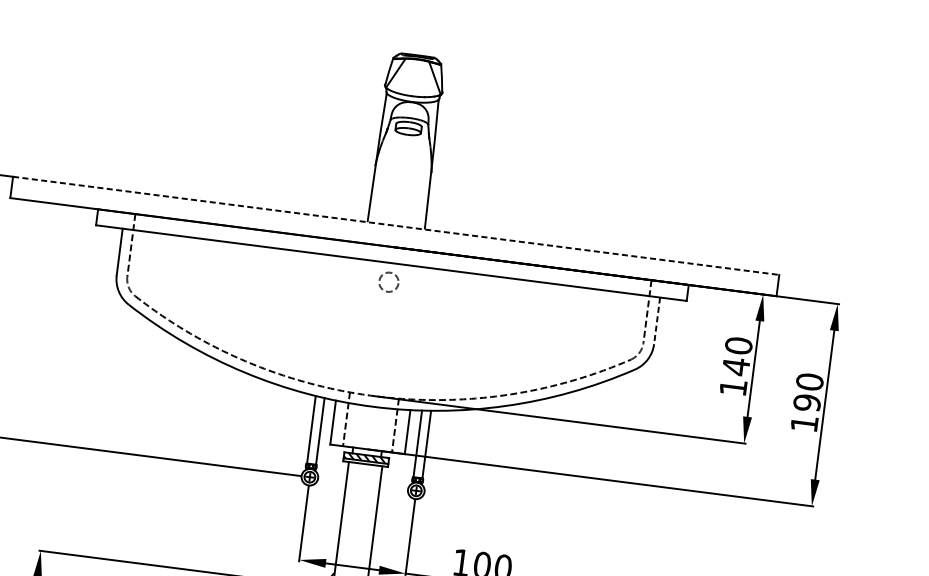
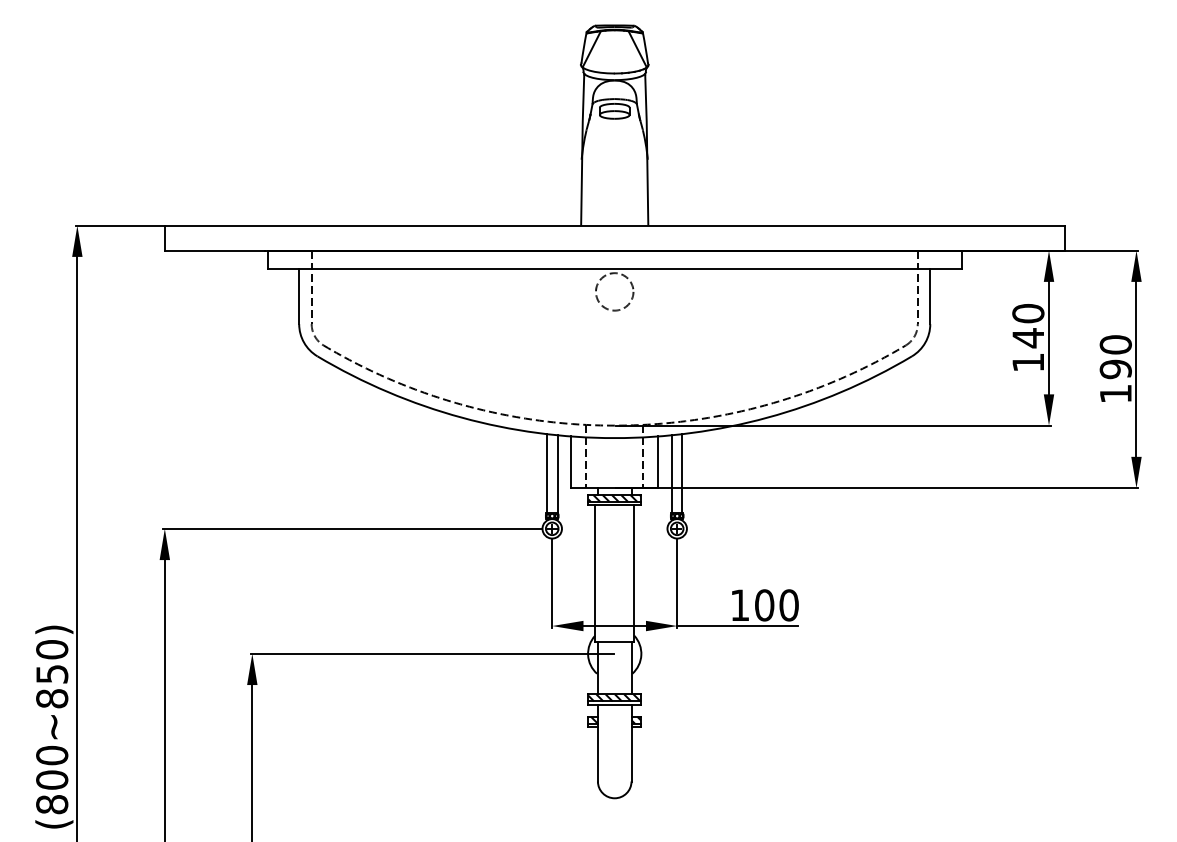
line: (395, 225) -> (614, 225), dashed -> solid
circle: (388, 281) -> (614, 291), size x1.67
line: (657, 321) -> (930, 297), dashed -> solid

